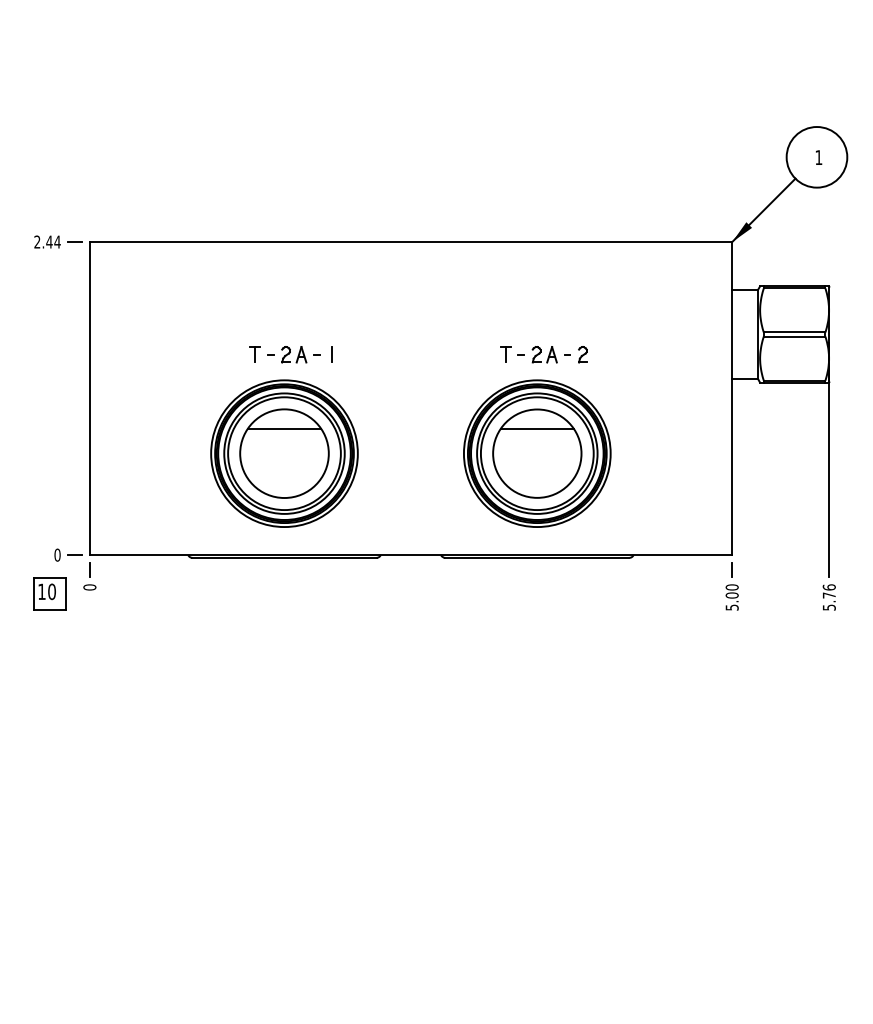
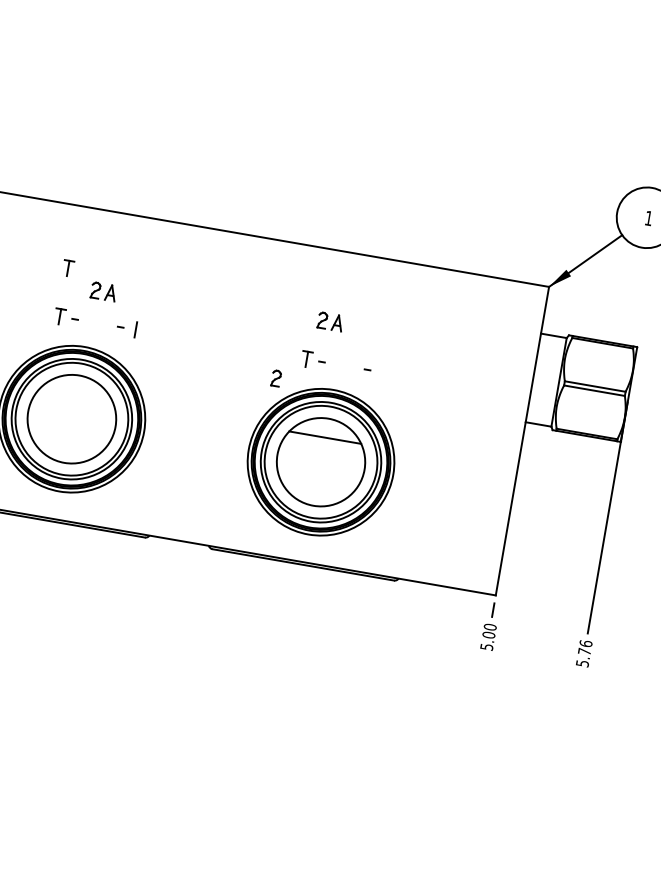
part: (254, 305) -> (67, 268), added
part: (294, 354) -> (104, 291), moved
part: (544, 354) -> (330, 321), moved
part: (582, 354) -> (275, 378), moved
line: (284, 428) -> (76, 394), removed

